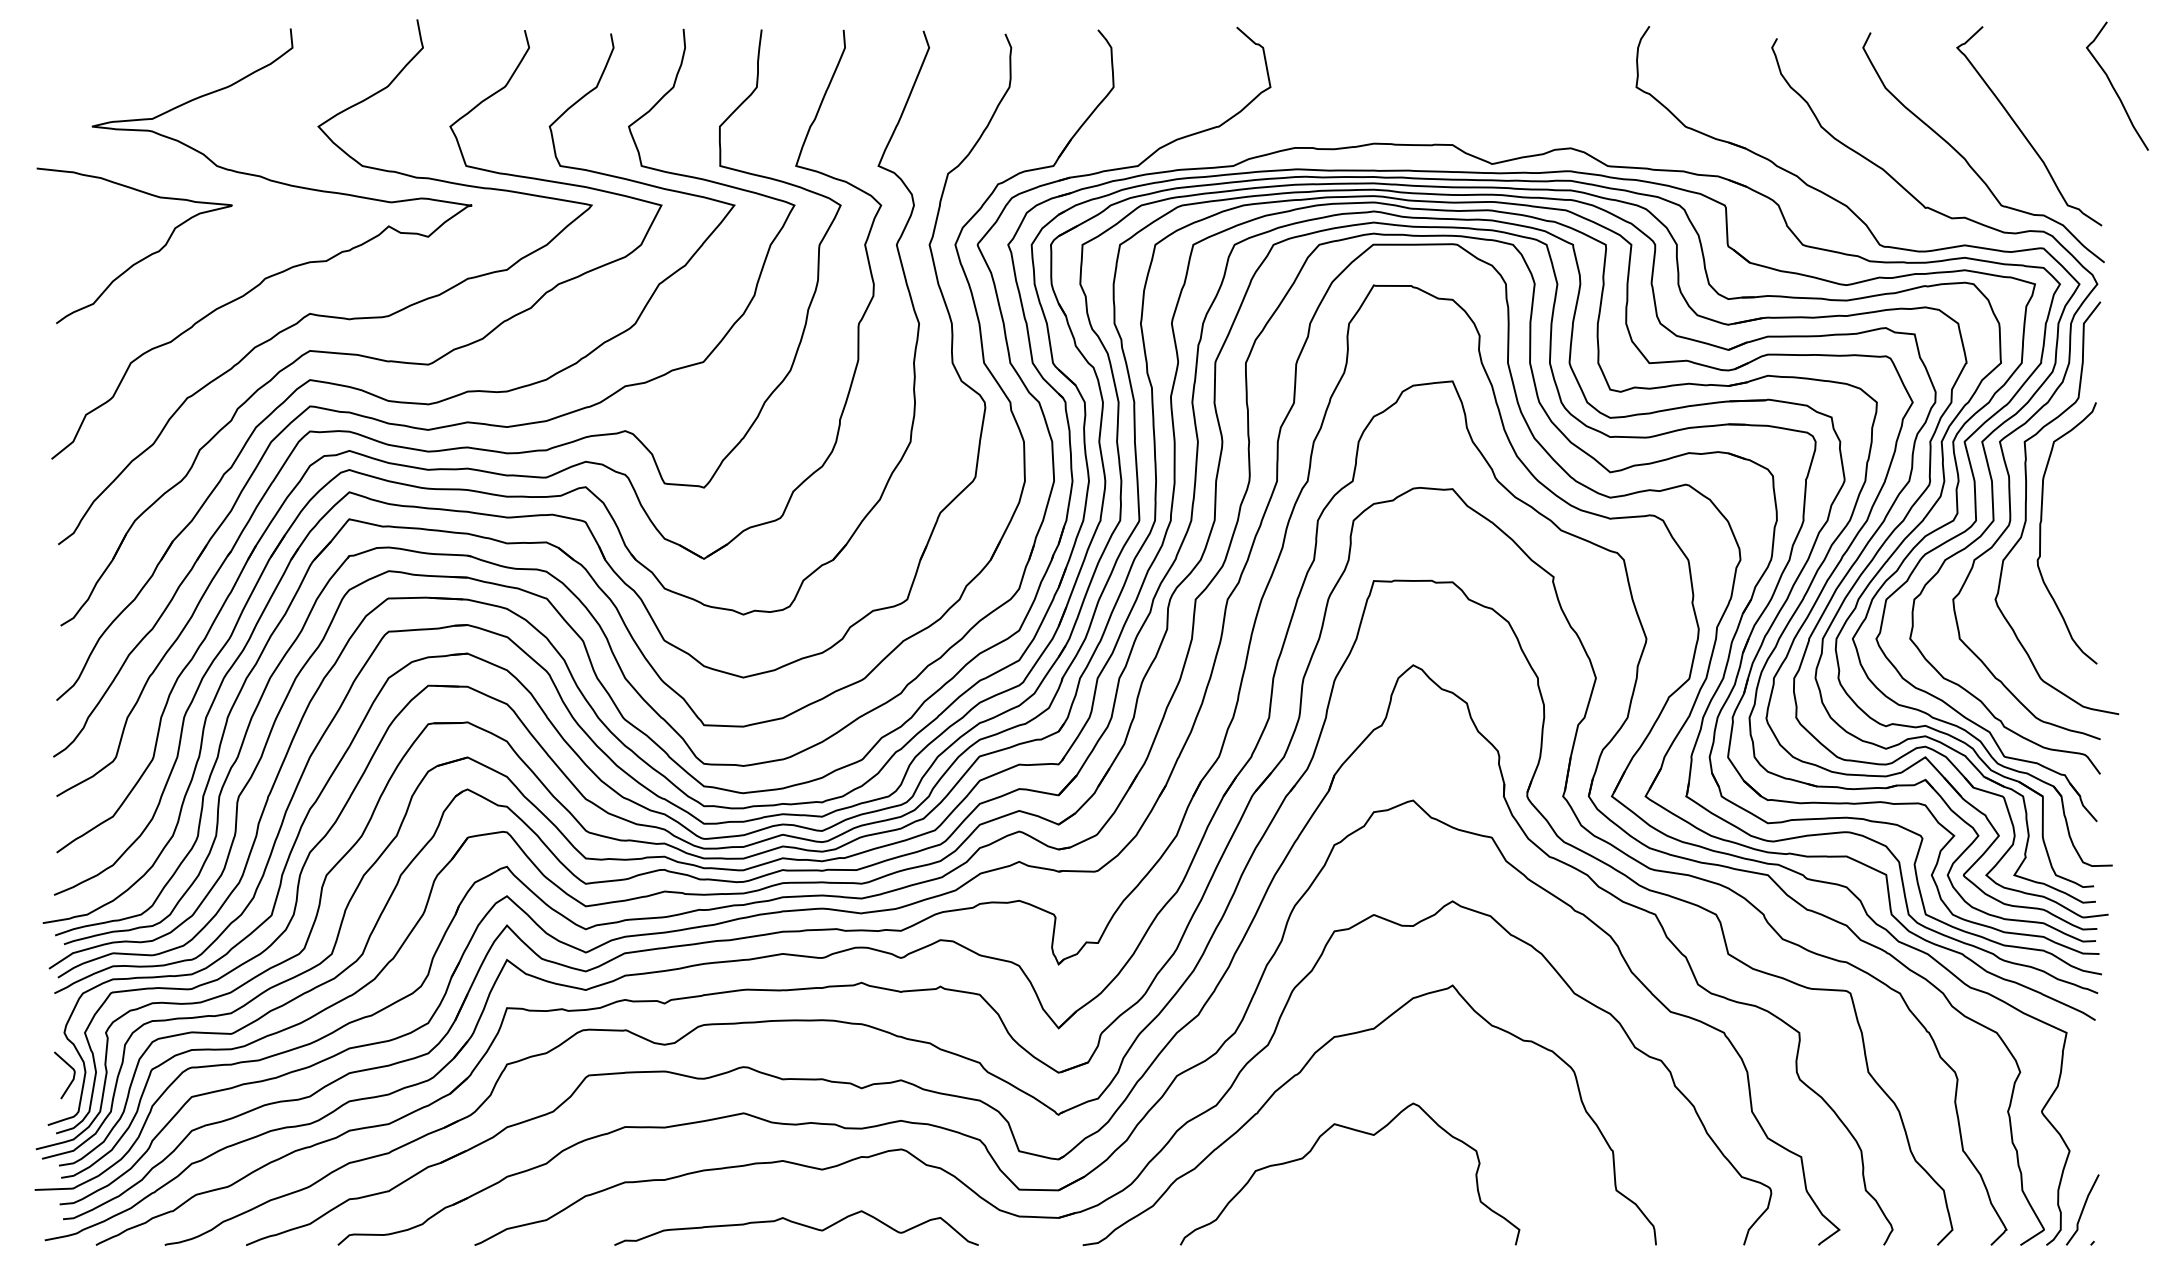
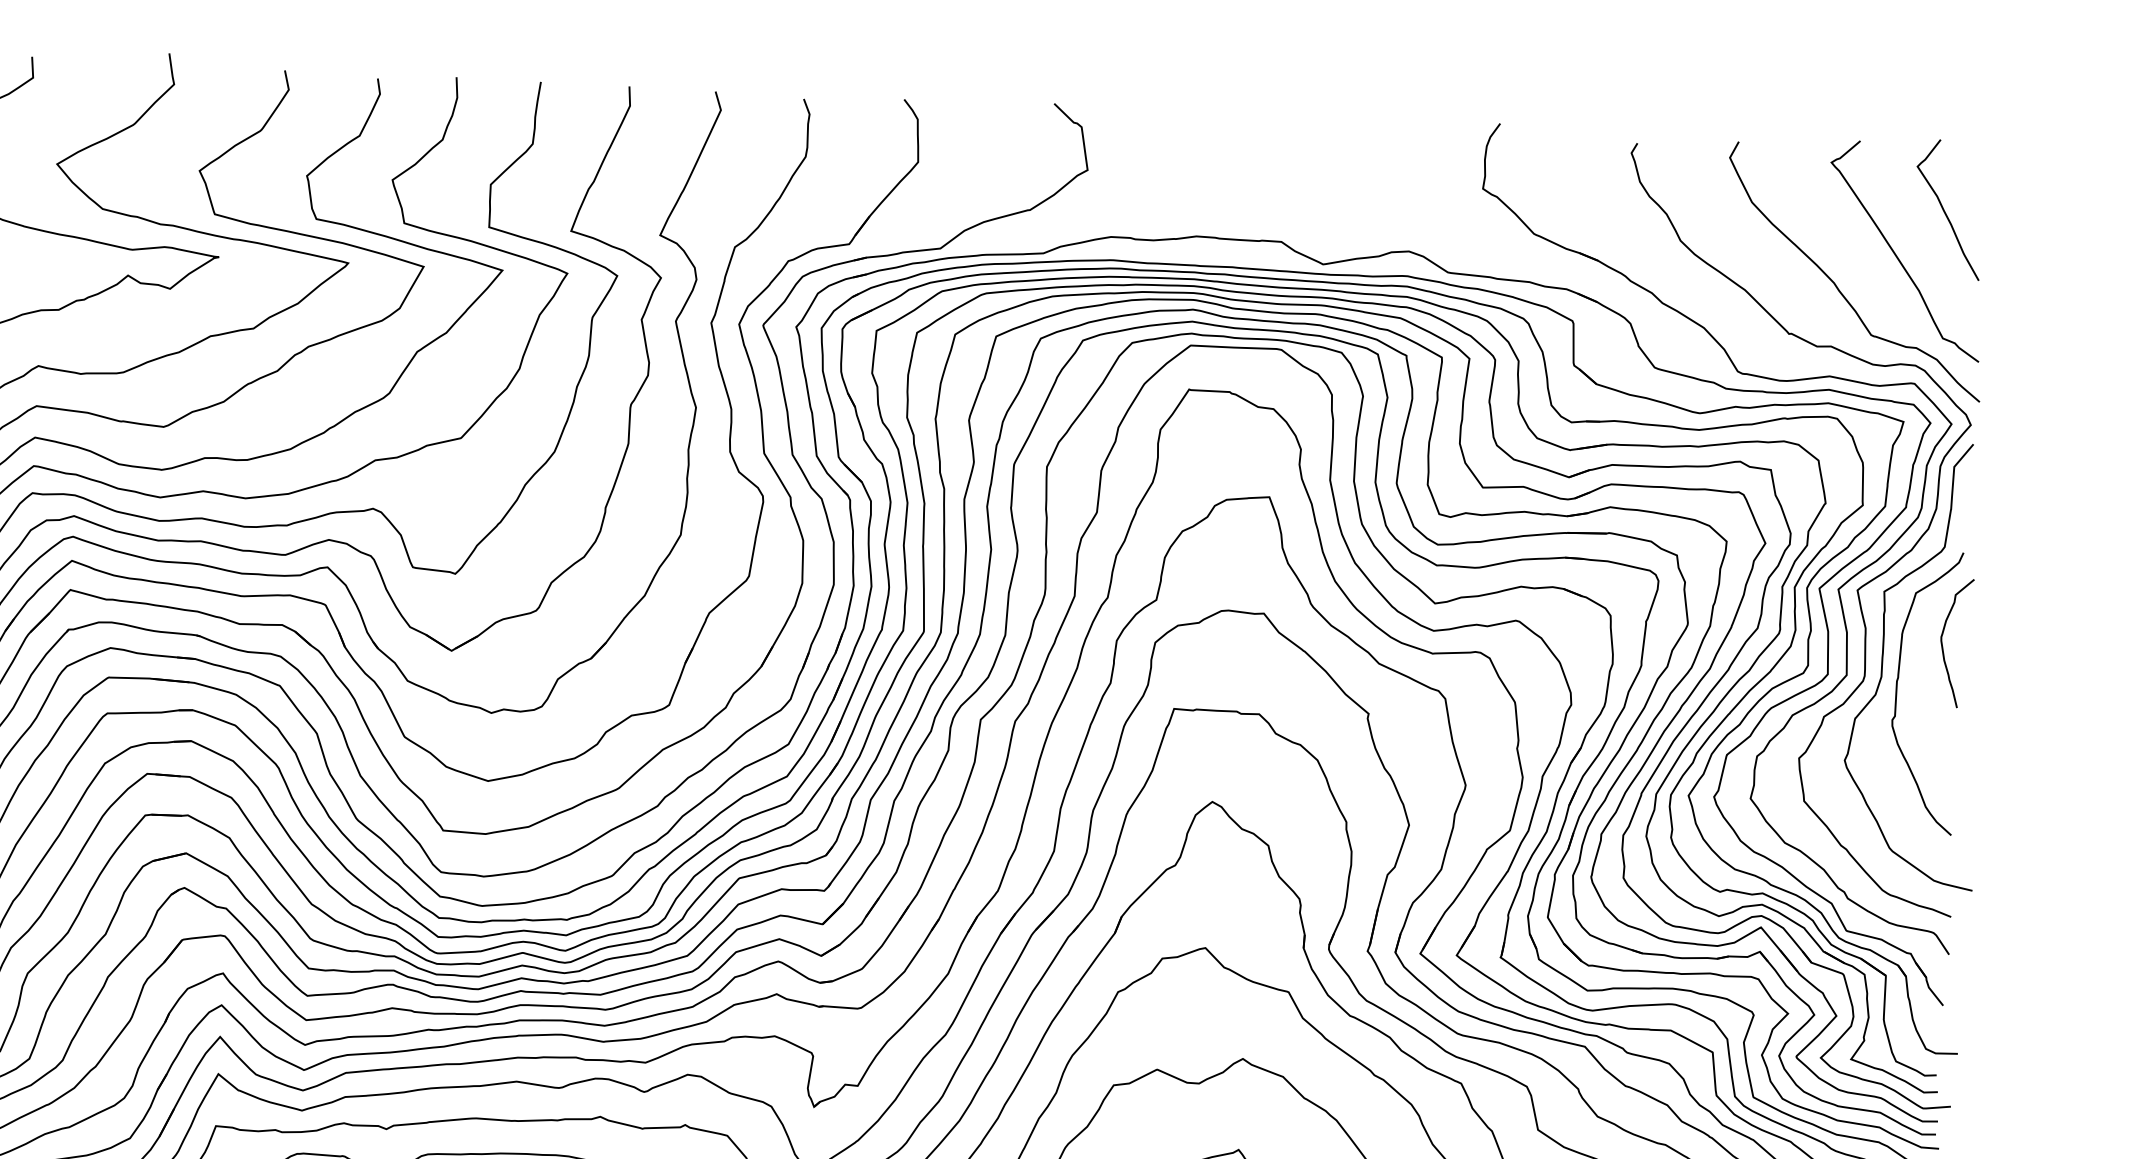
curve: (2114, 87) -> (1945, 210), moved
curve: (2081, 488) -> (1943, 644), added

